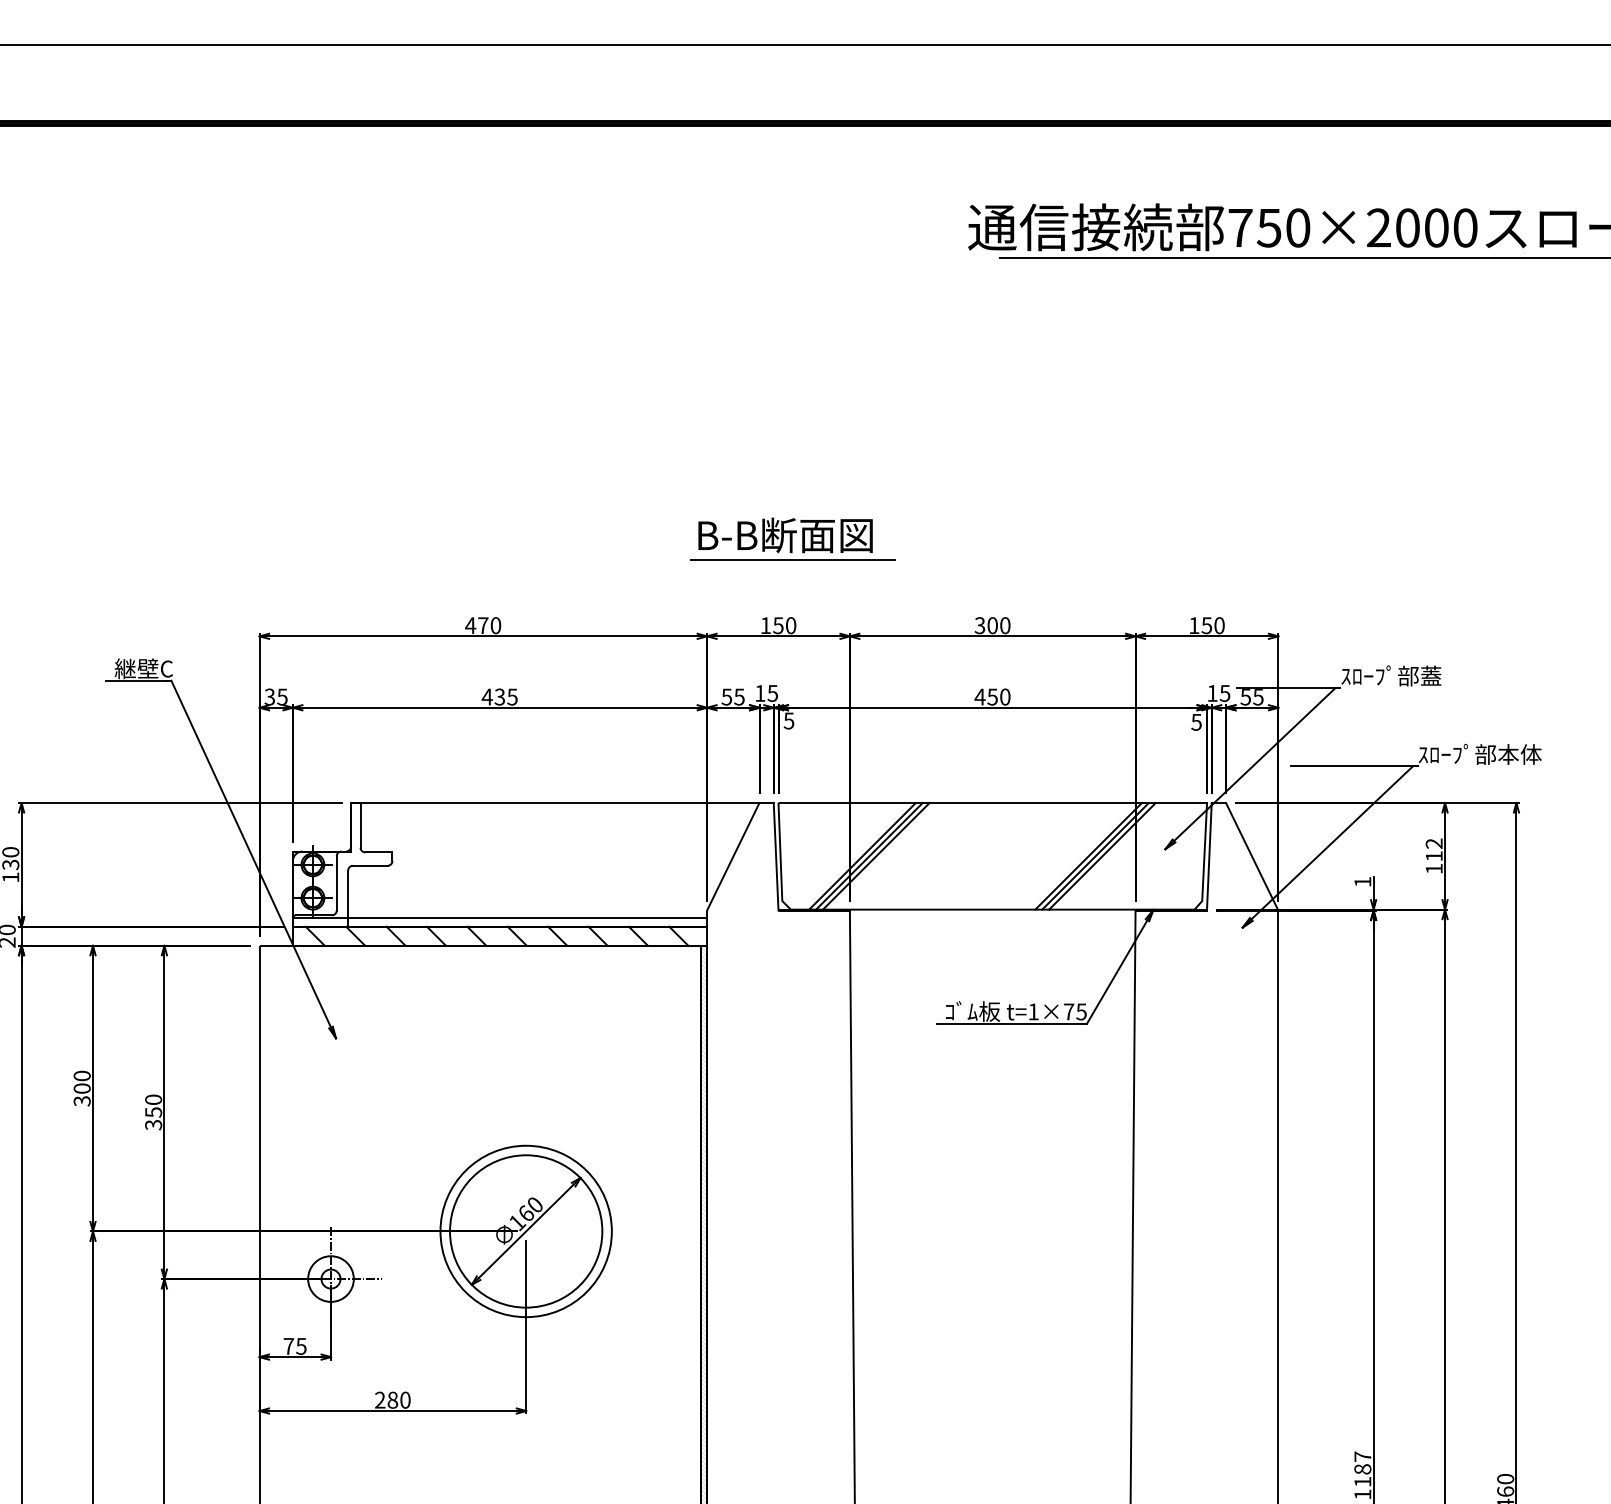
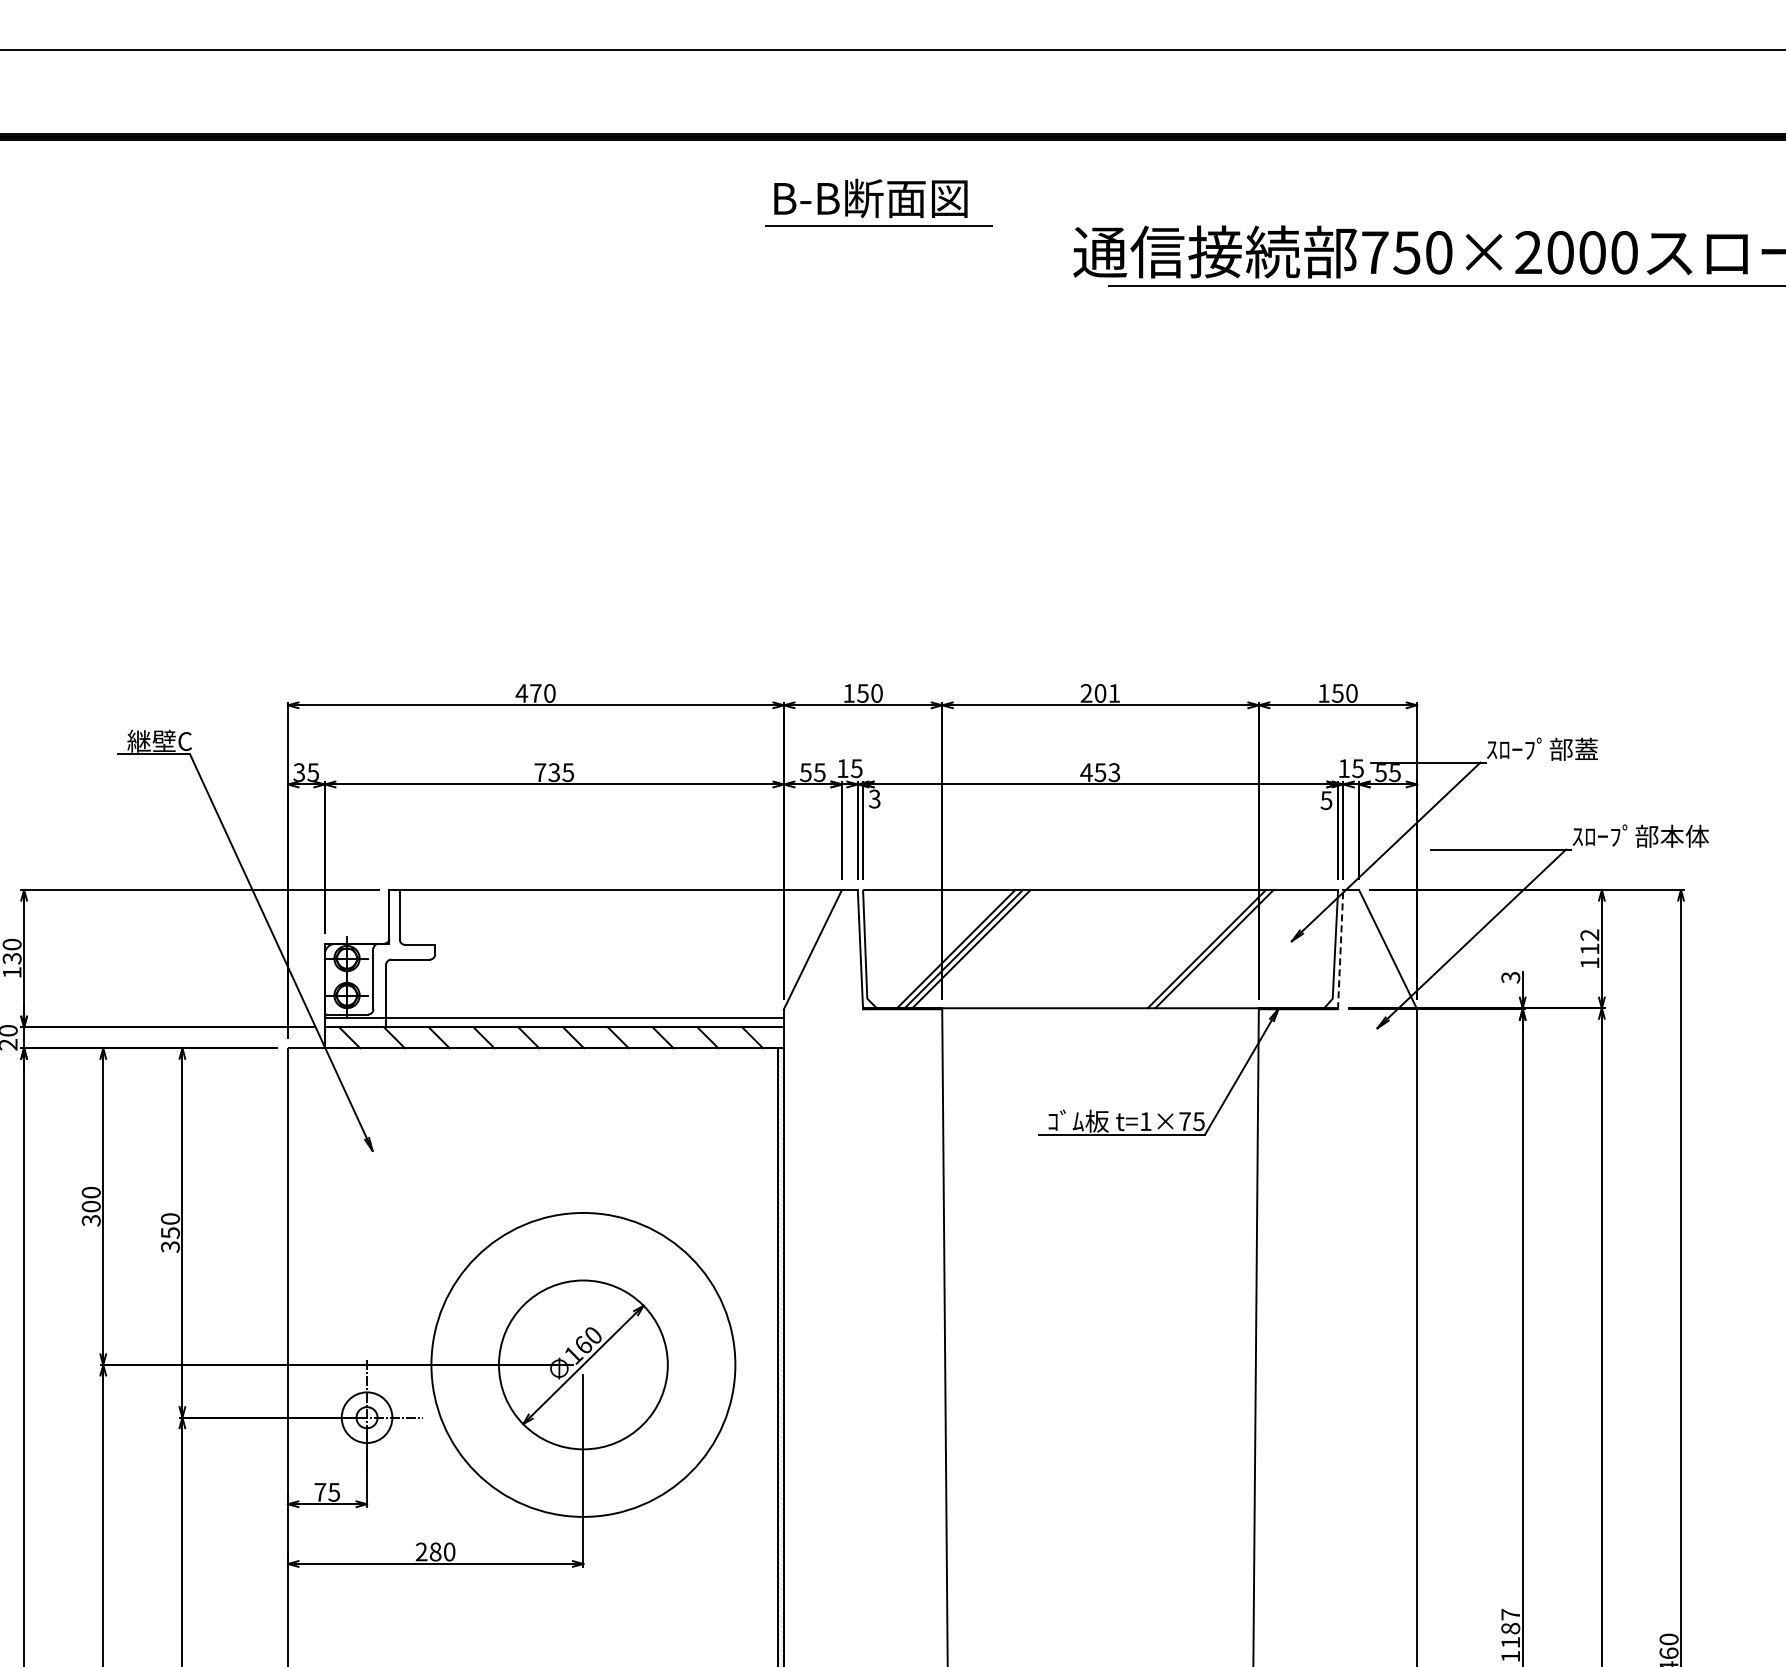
part: (792, 539) -> (878, 202), moved
text: (992, 625) -> (1100, 693), 300 -> 201
text: (487, 696) -> (540, 772), 435 -> 735
text: (1005, 696) -> (1114, 772), 450 -> 453
text: (788, 720) -> (874, 798), 5 -> 3
line: (1102, 856) -> (1222, 949), removed
line: (1209, 856) -> (1340, 949), solid -> dashed
text: (1362, 881) -> (1510, 977), 1 -> 3
circle: (526, 1231) -> (583, 1364), size x1.6

